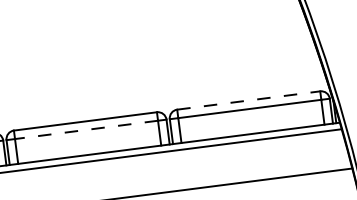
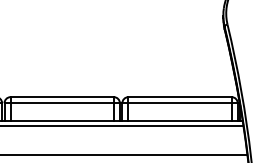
line: (249, 100) -> (180, 97), dashed -> solid
line: (86, 130) -> (62, 103), dashed -> solid

